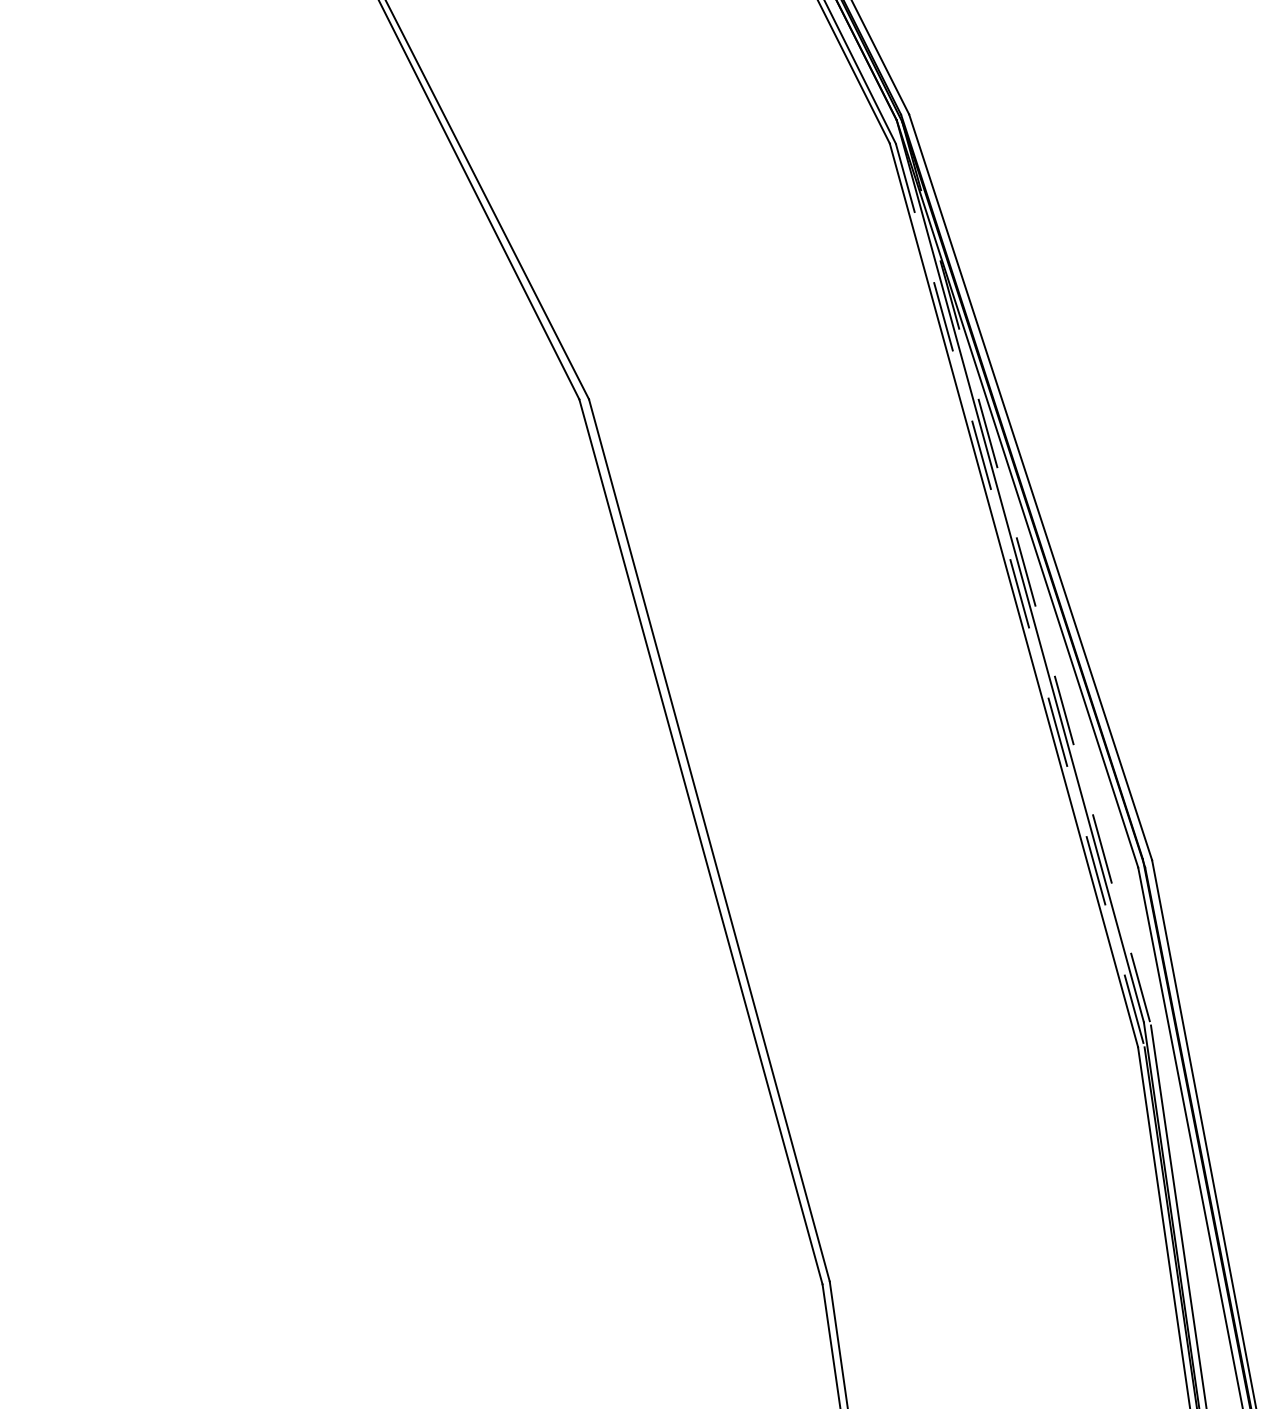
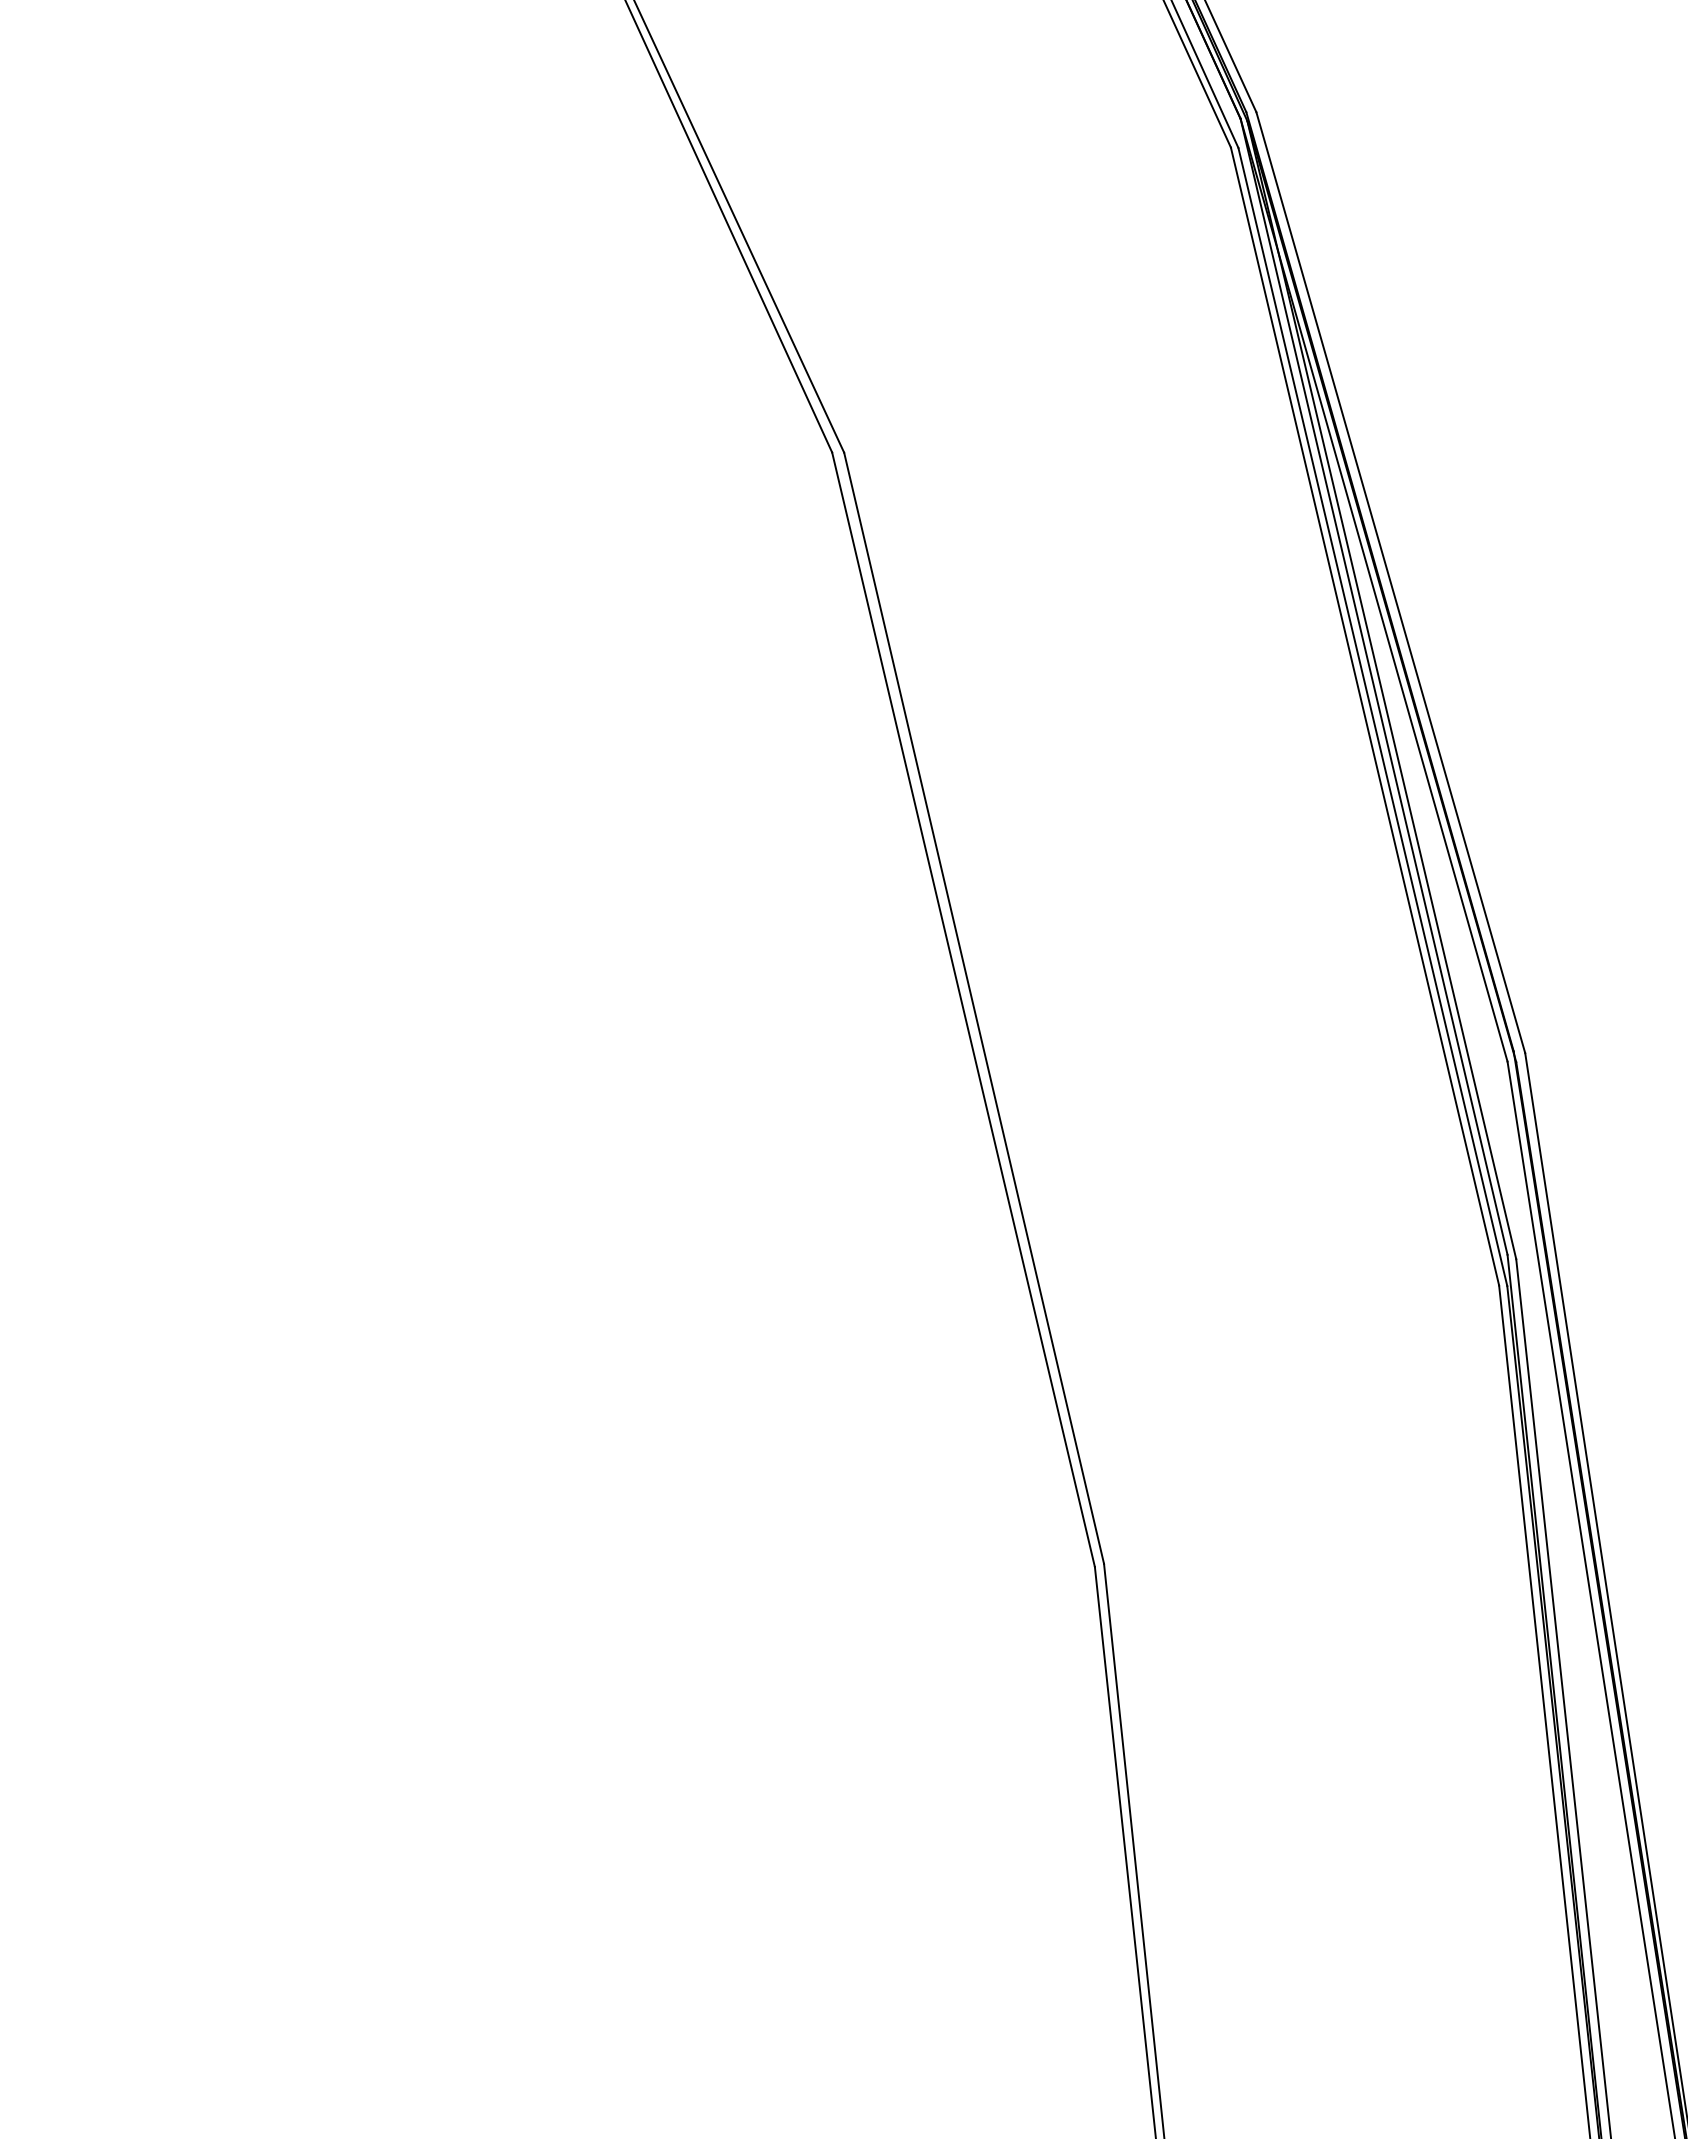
line: (1026, 574) -> (1381, 690), dashed -> solid
line: (1019, 595) -> (1372, 717), dashed -> solid

